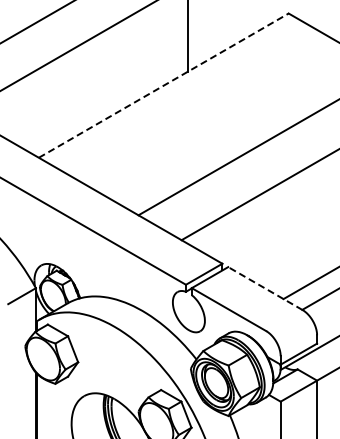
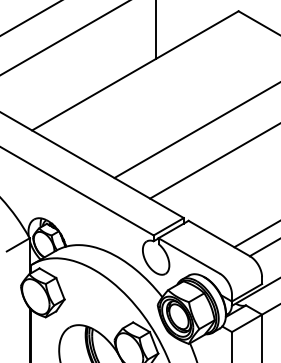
line: (164, 85) -> (135, 70), dashed -> solid
line: (265, 288) -> (219, 238), dashed -> solid

